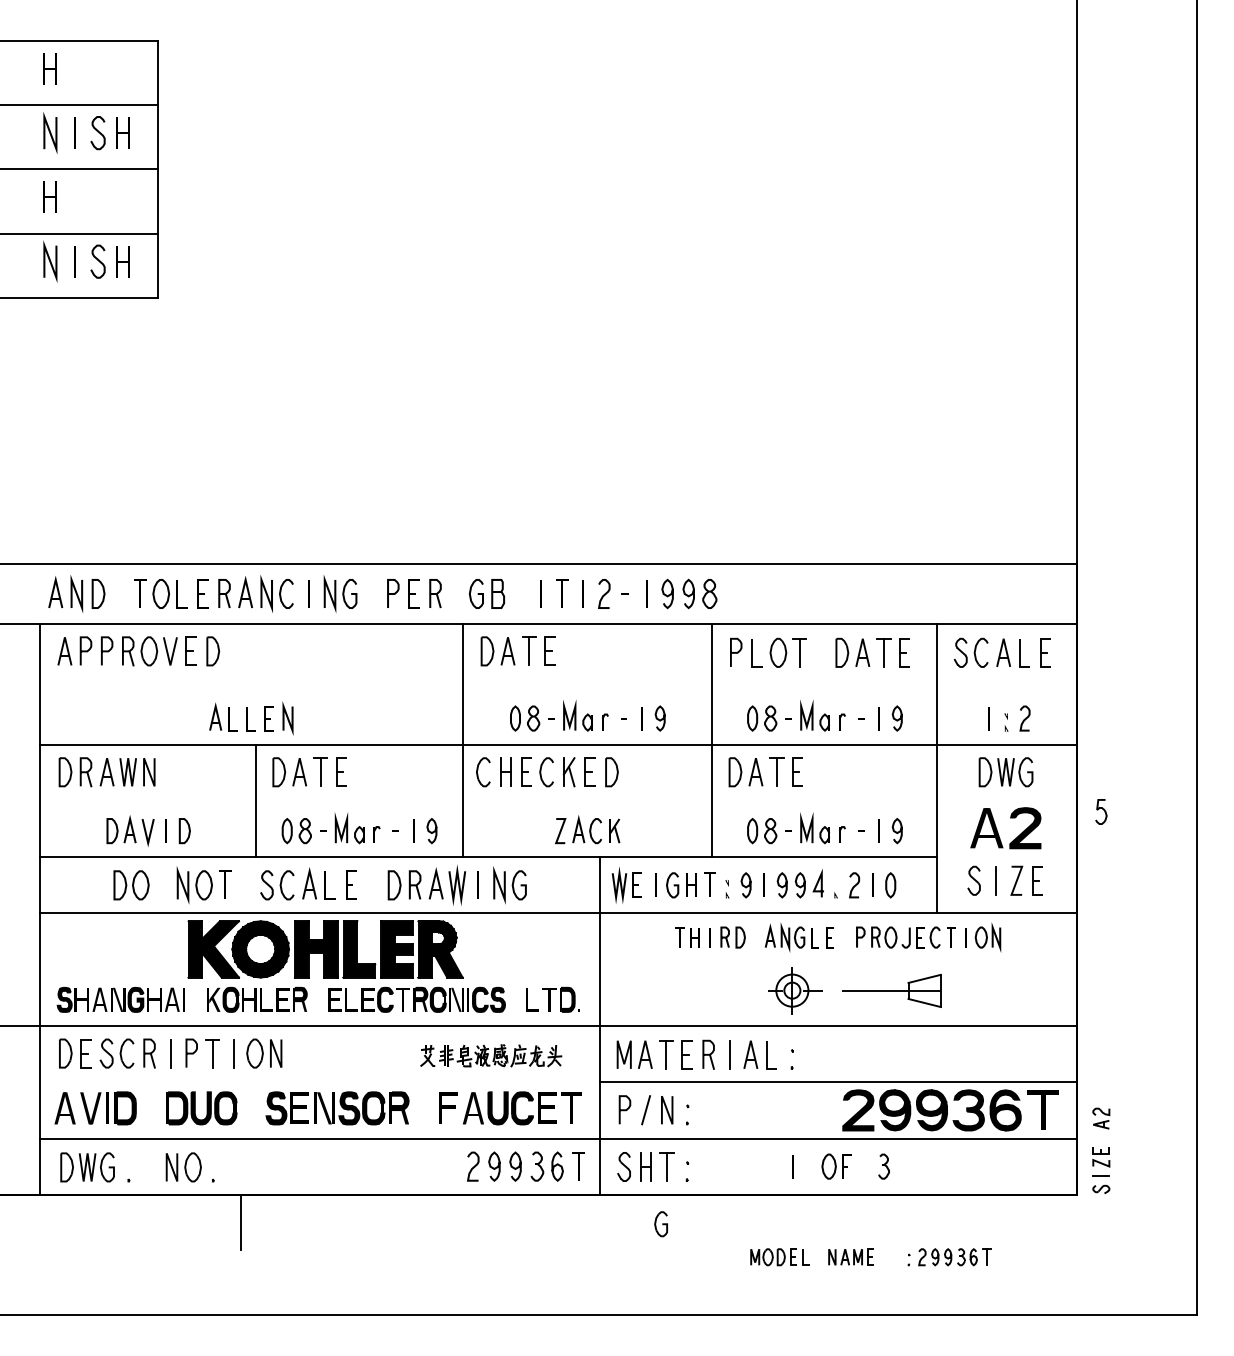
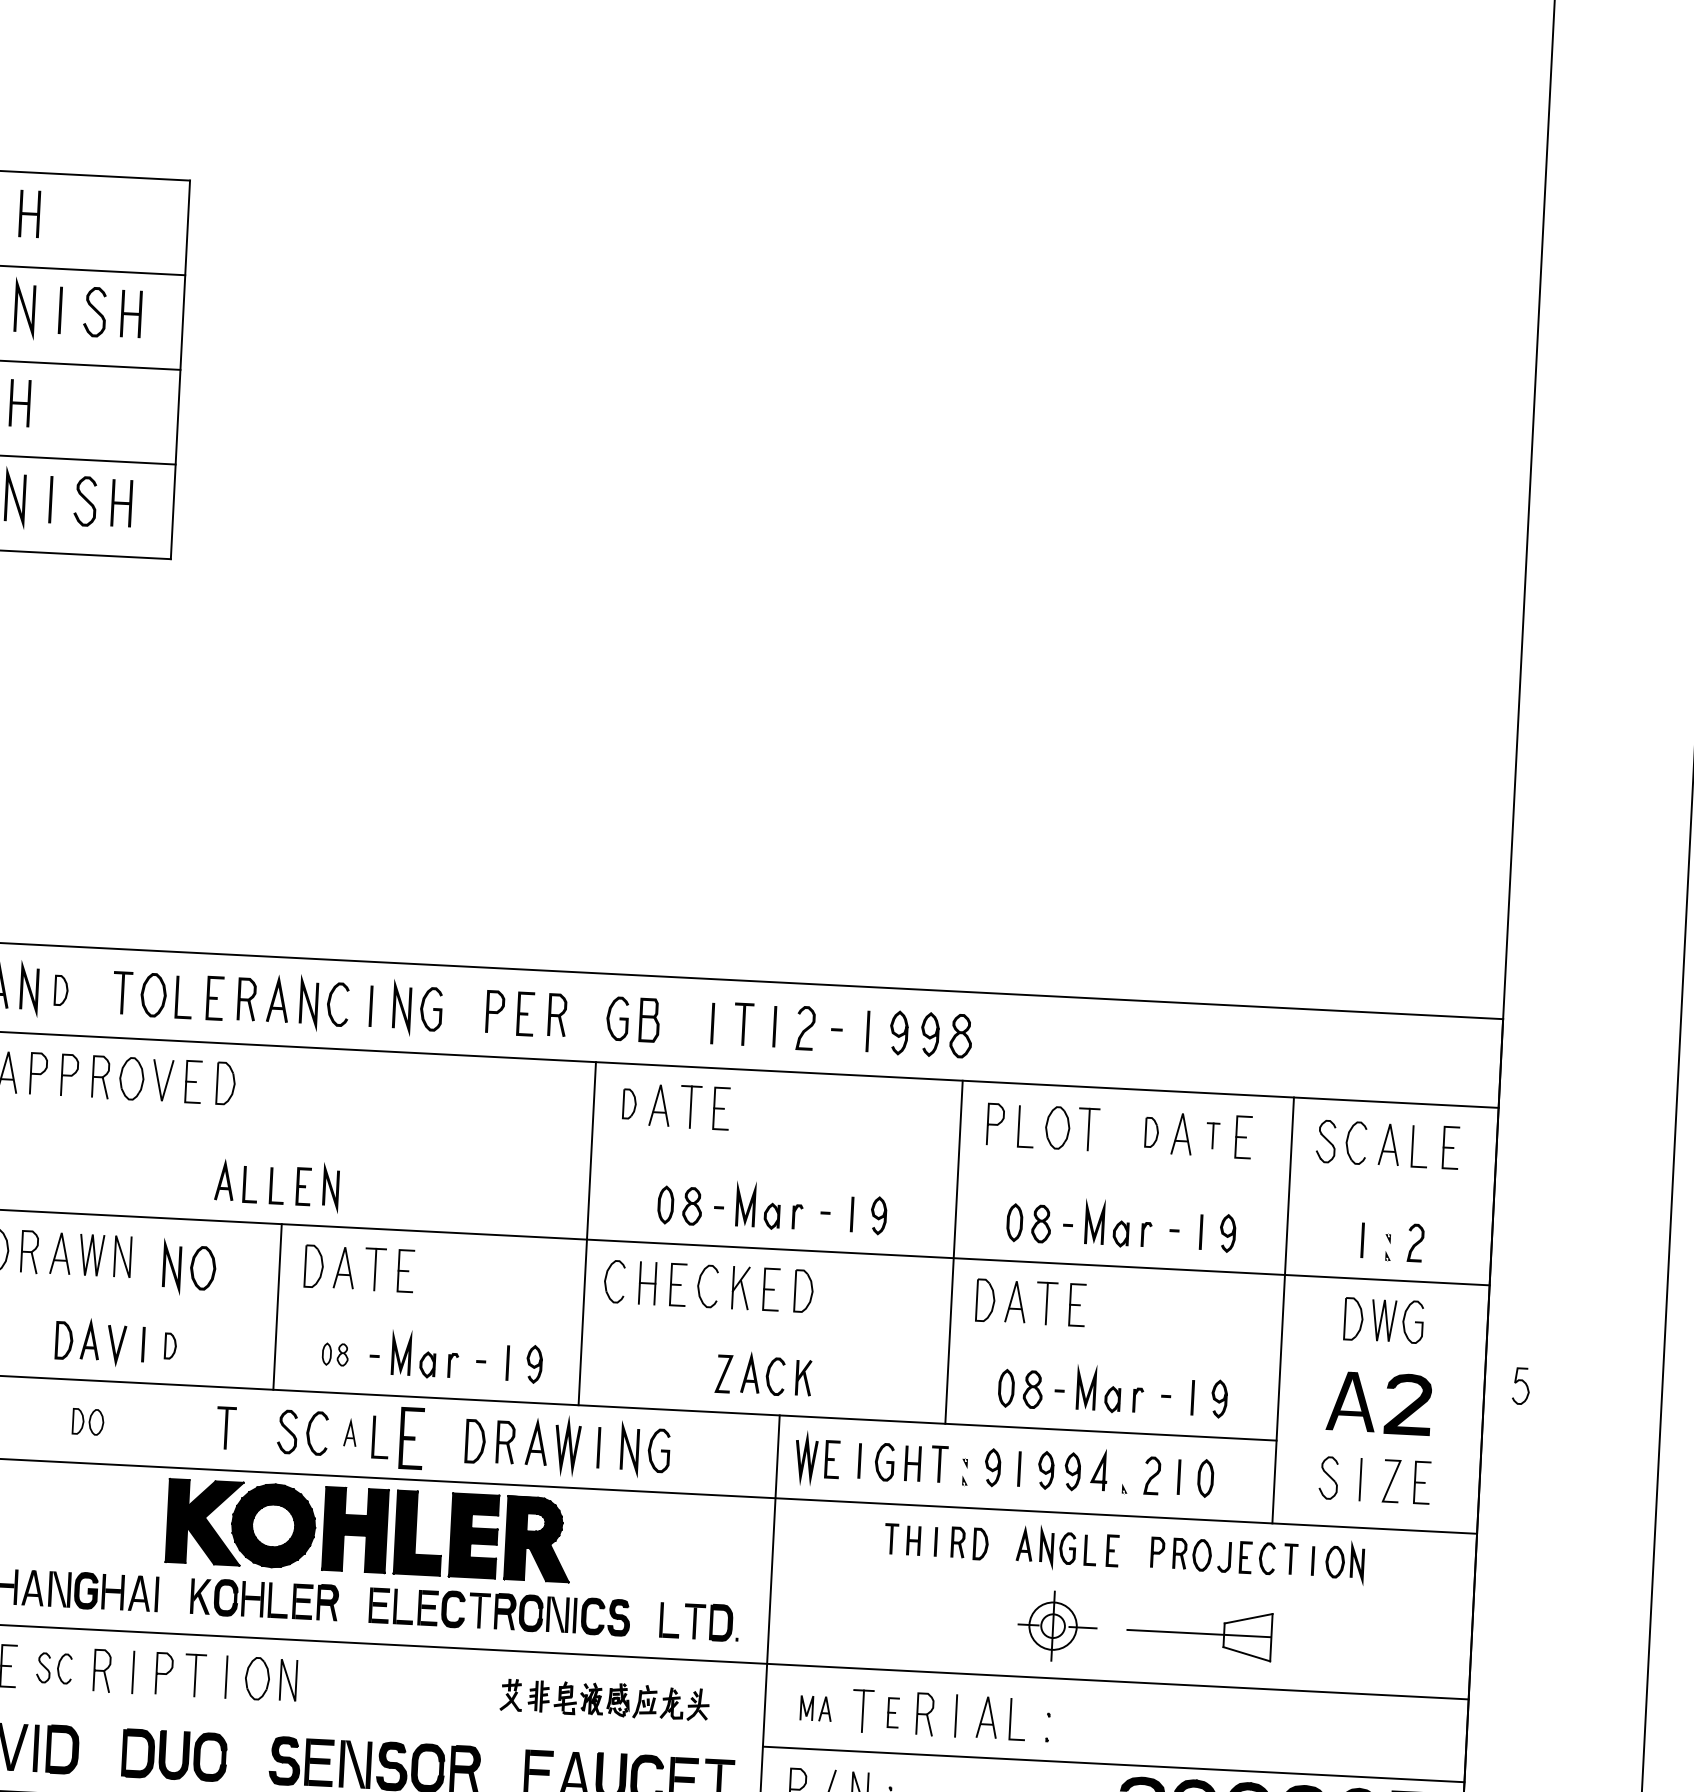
part: (98, 593) -> (61, 989), size x0.7
part: (487, 651) -> (629, 1104), size x0.7
part: (842, 652) -> (1152, 1132), size x0.7
part: (883, 652) -> (1212, 1135), size x0.6
part: (184, 831) -> (170, 1346), size x0.7
part: (296, 831) -> (335, 1354), size x0.6
part: (309, 883) -> (350, 1432), size x0.6
part: (351, 884) -> (412, 1437), size x1.4
part: (131, 885) -> (88, 1422), size x0.6
part: (194, 885) -> (188, 1267), moved
part: (116, 1053) -> (53, 1668), size x0.7
part: (634, 1054) -> (815, 1708), size x0.6
part: (686, 1054) -> (892, 1712), size x0.7

